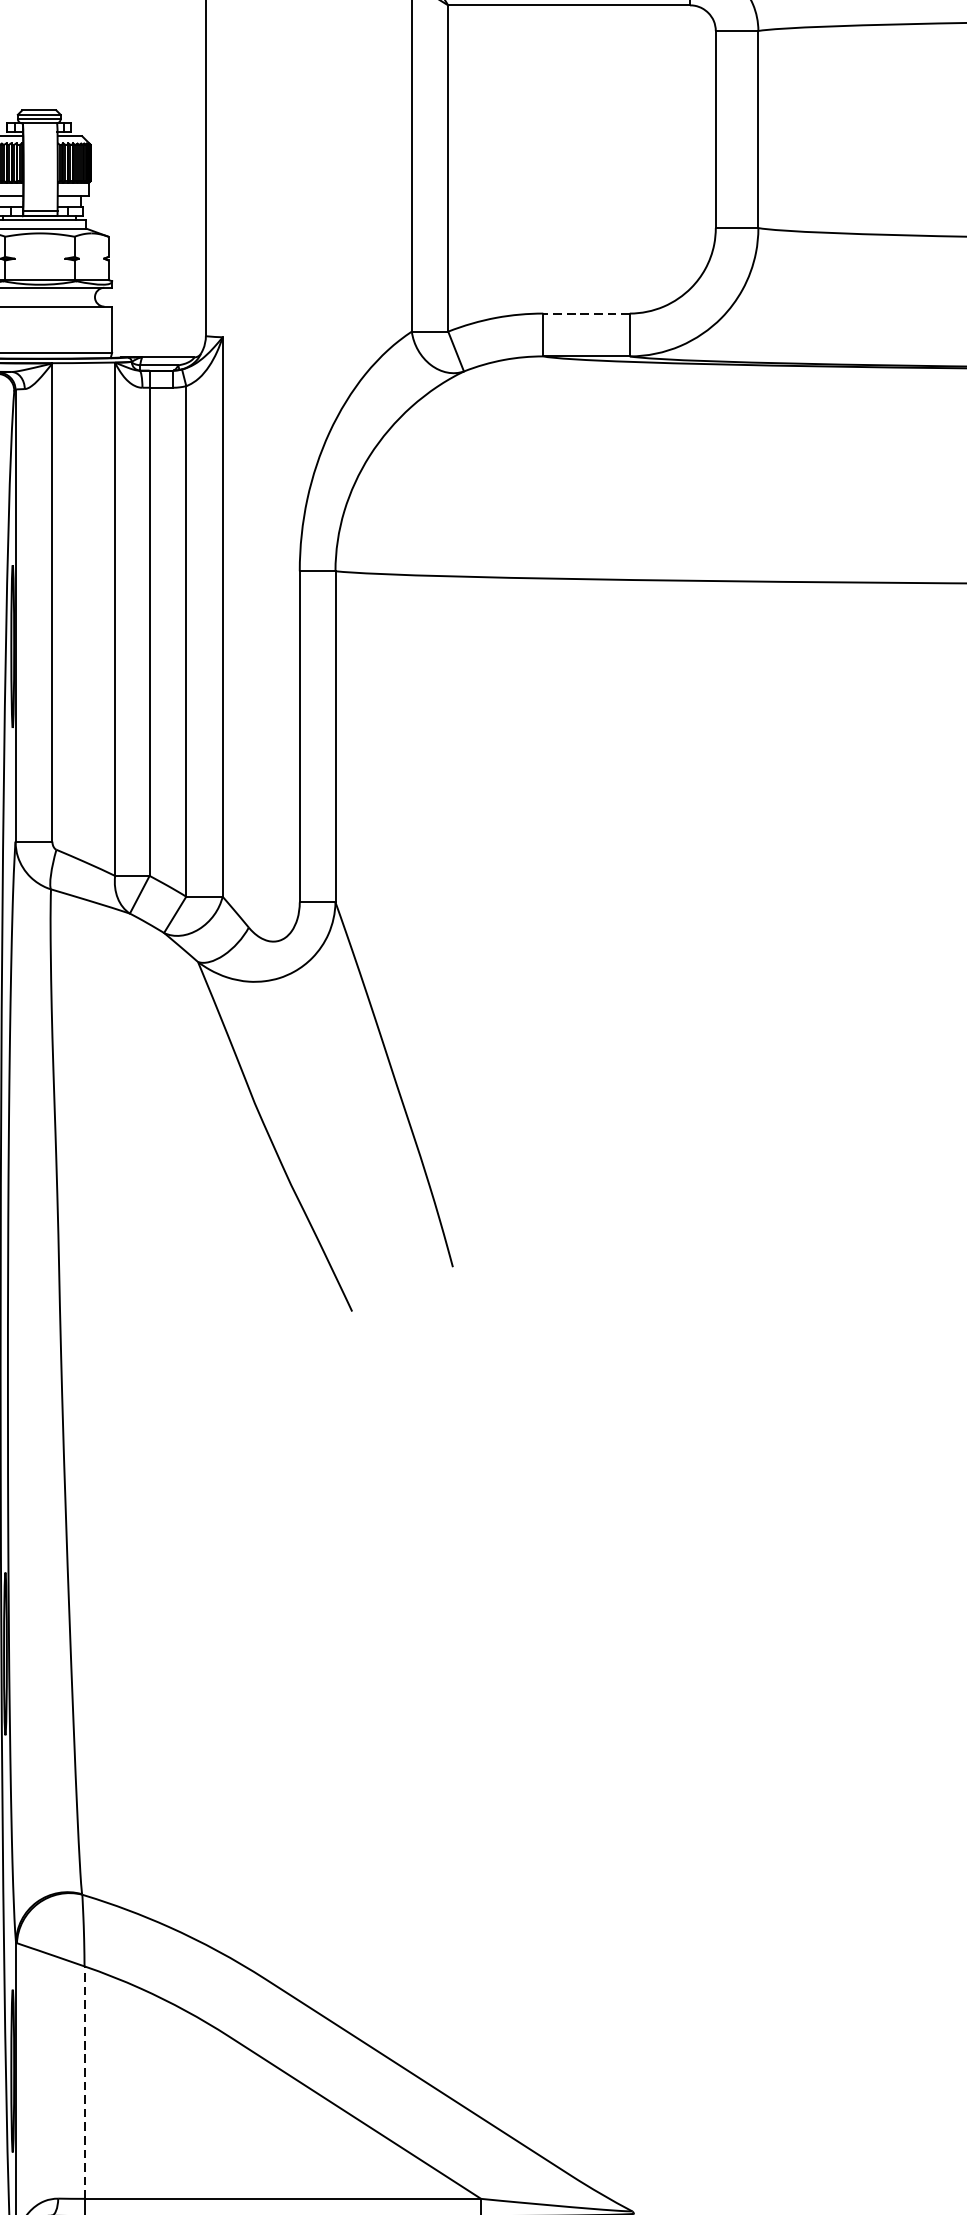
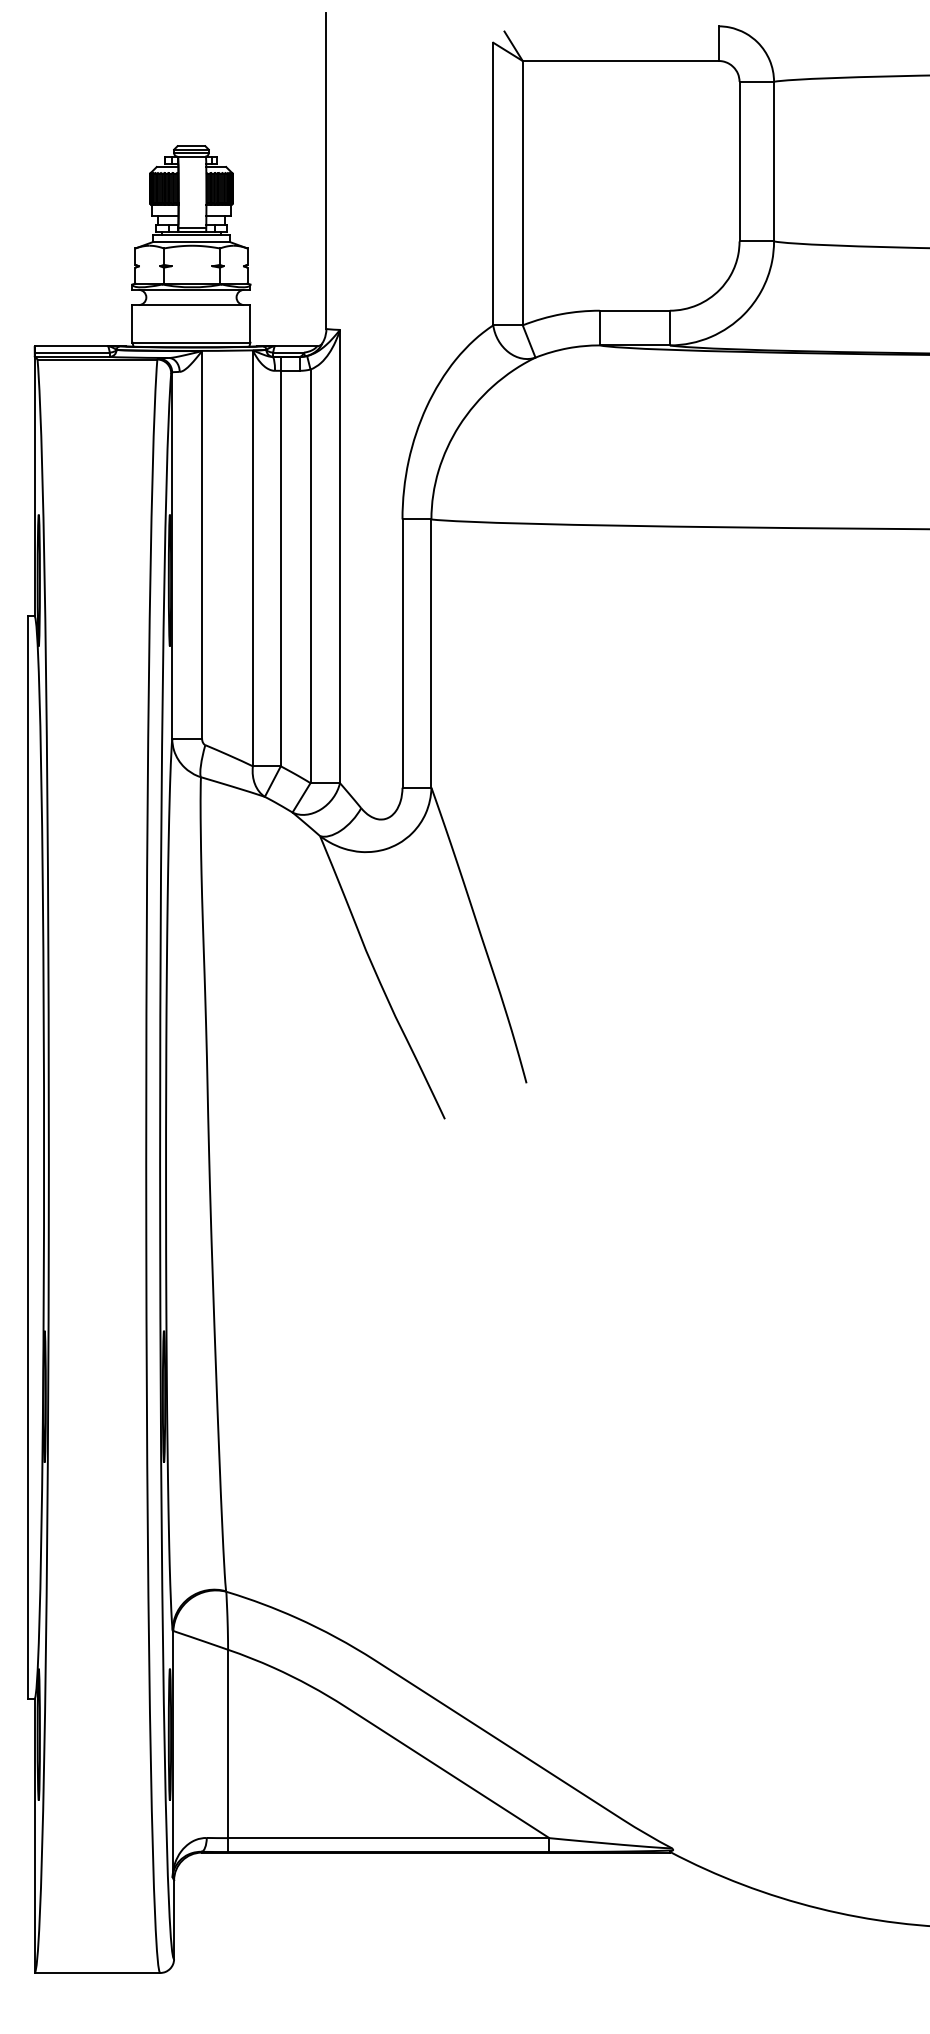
line: (586, 313) -> (634, 310), dashed -> solid
line: (85, 2082) -> (228, 1743), dashed -> solid

